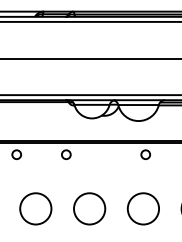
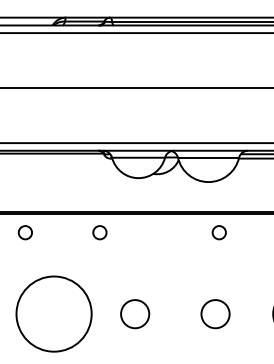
circle: (35, 208) -> (53, 313), size x1.6
circle: (89, 208) -> (134, 313), size x0.6
circle: (142, 208) -> (214, 313), size x0.6

